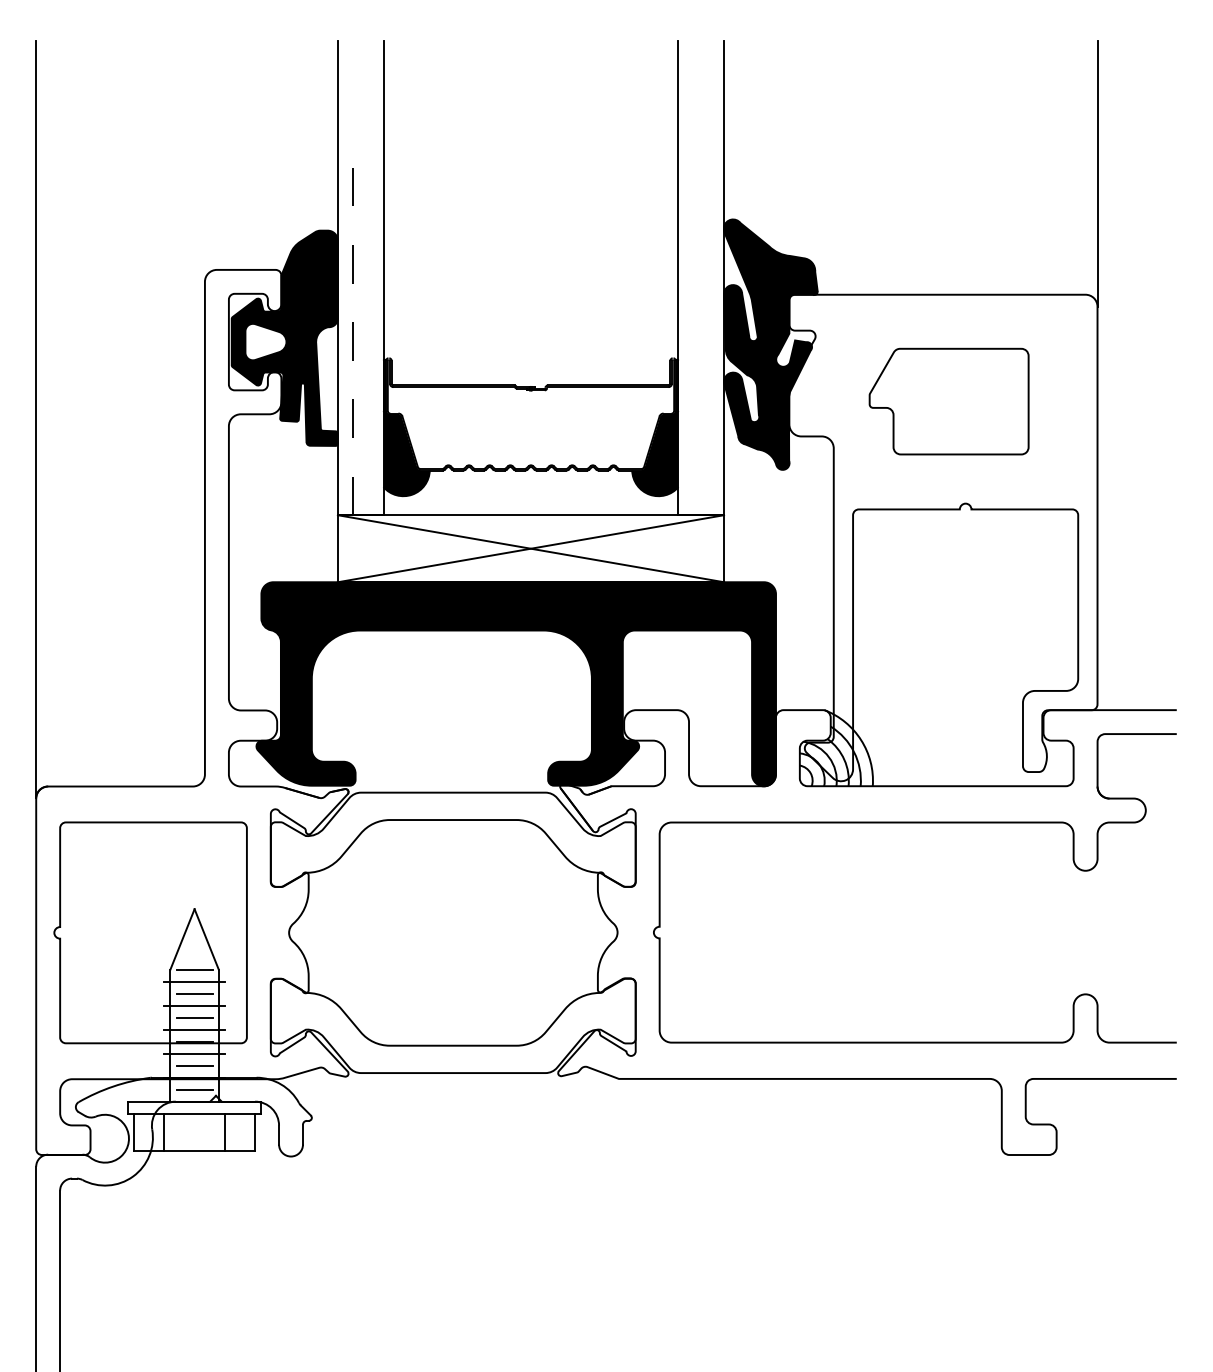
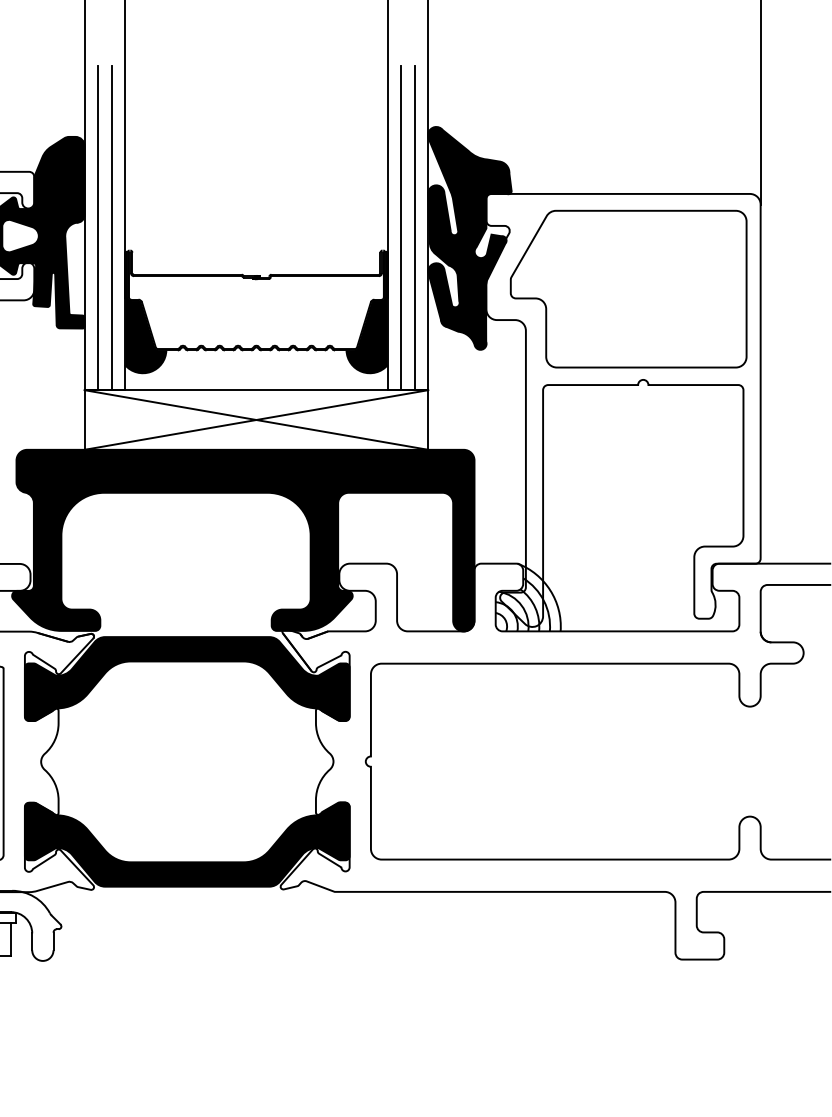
line: (353, 332) -> (98, 227), dashed -> solid
line: (368, 332) -> (111, 227), added
line: (693, 332) -> (401, 227), added
line: (708, 332) -> (414, 227), added
part: (948, 401) -> (628, 288), size x1.67
fill: (452, 839) -> (186, 678), added
fill: (452, 1025) -> (186, 844), added

